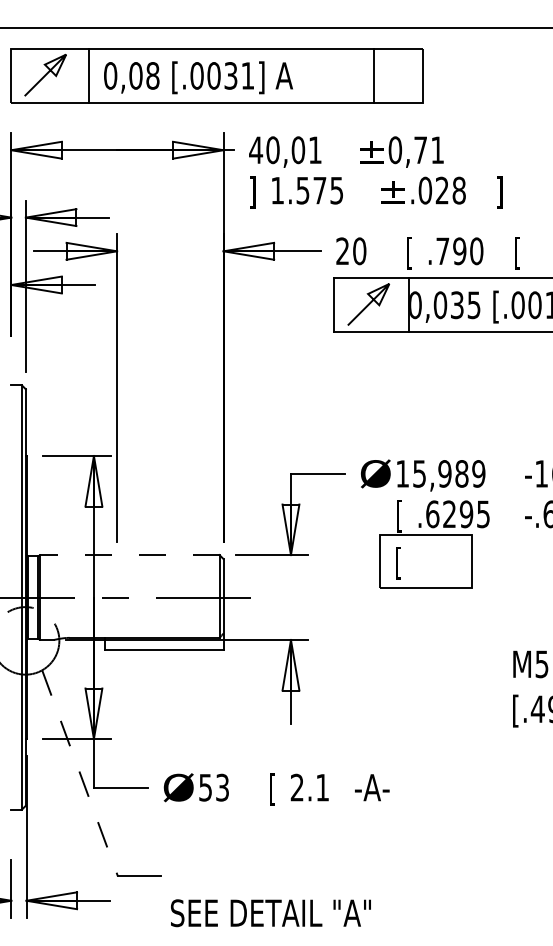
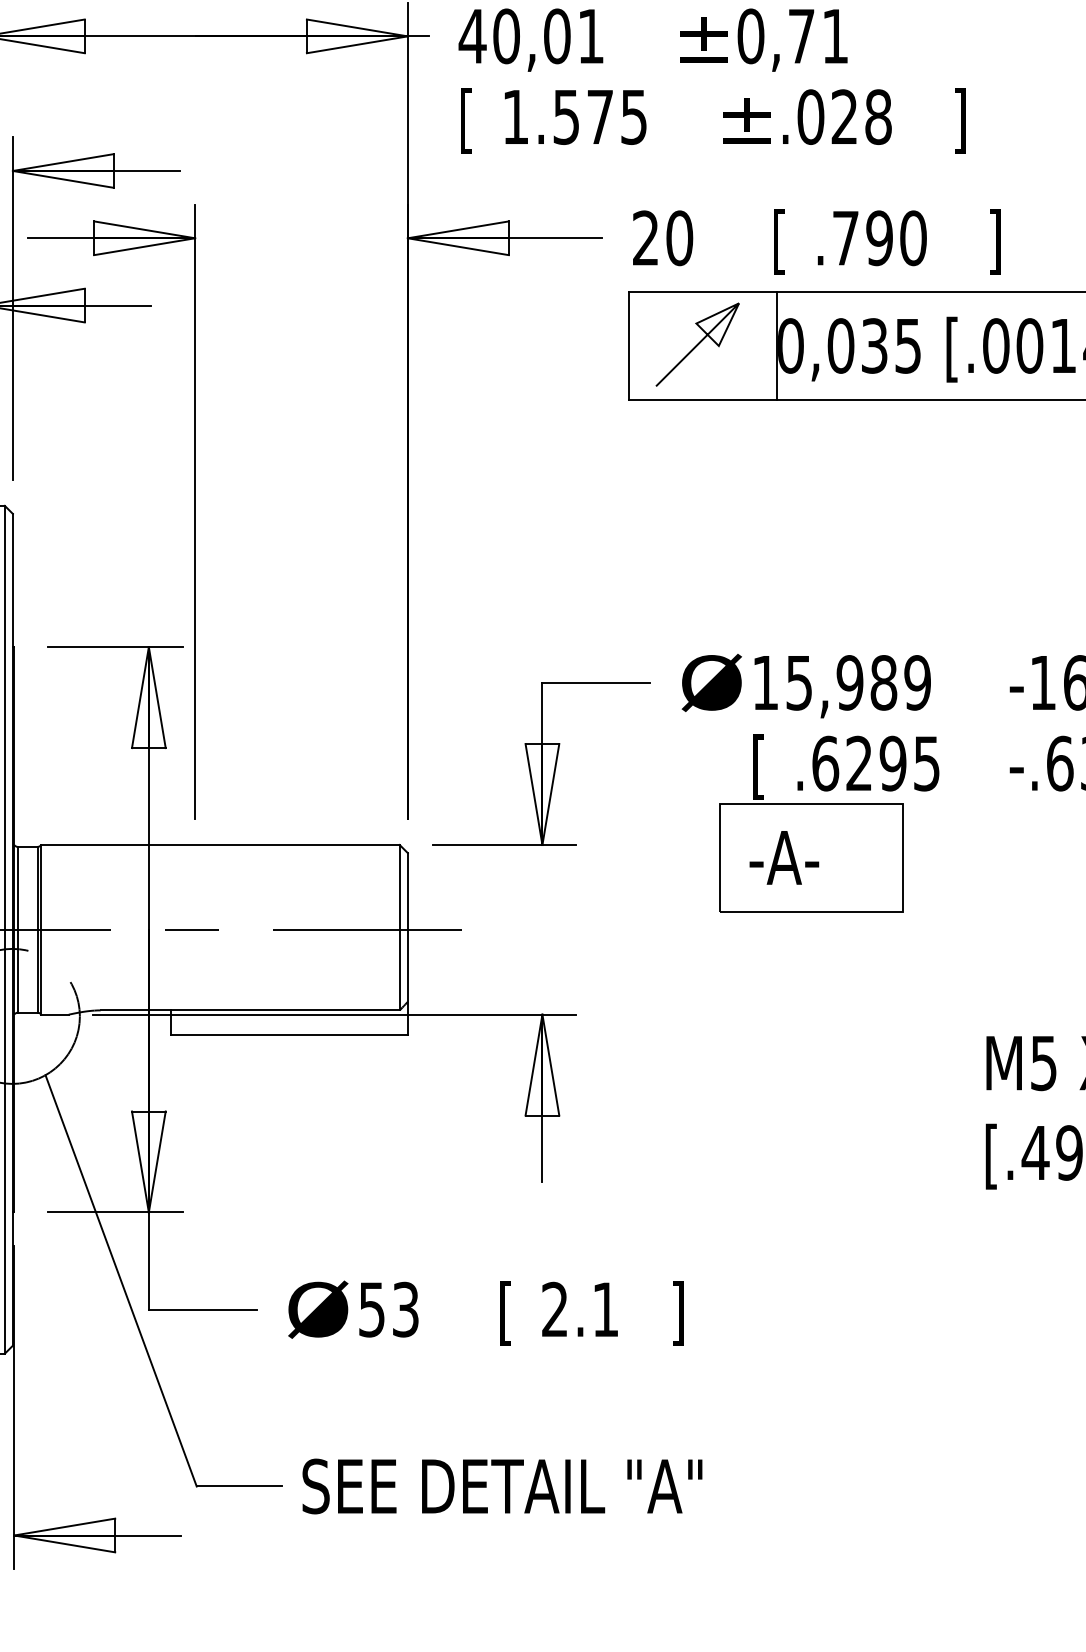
text: (252, 192) -> (465, 120), ] -> [
text: (517, 252) -> (994, 240), [ -> ]
line: (129, 555) -> (219, 845), dashed -> solid
text: (411, 563) -> (783, 861), [ -> -A-
line: (80, 773) -> (122, 1281), dashed -> solid
text: (371, 789) -> (703, 1313), -A- -> ]
text: (270, 913) -> (501, 1487), moved

